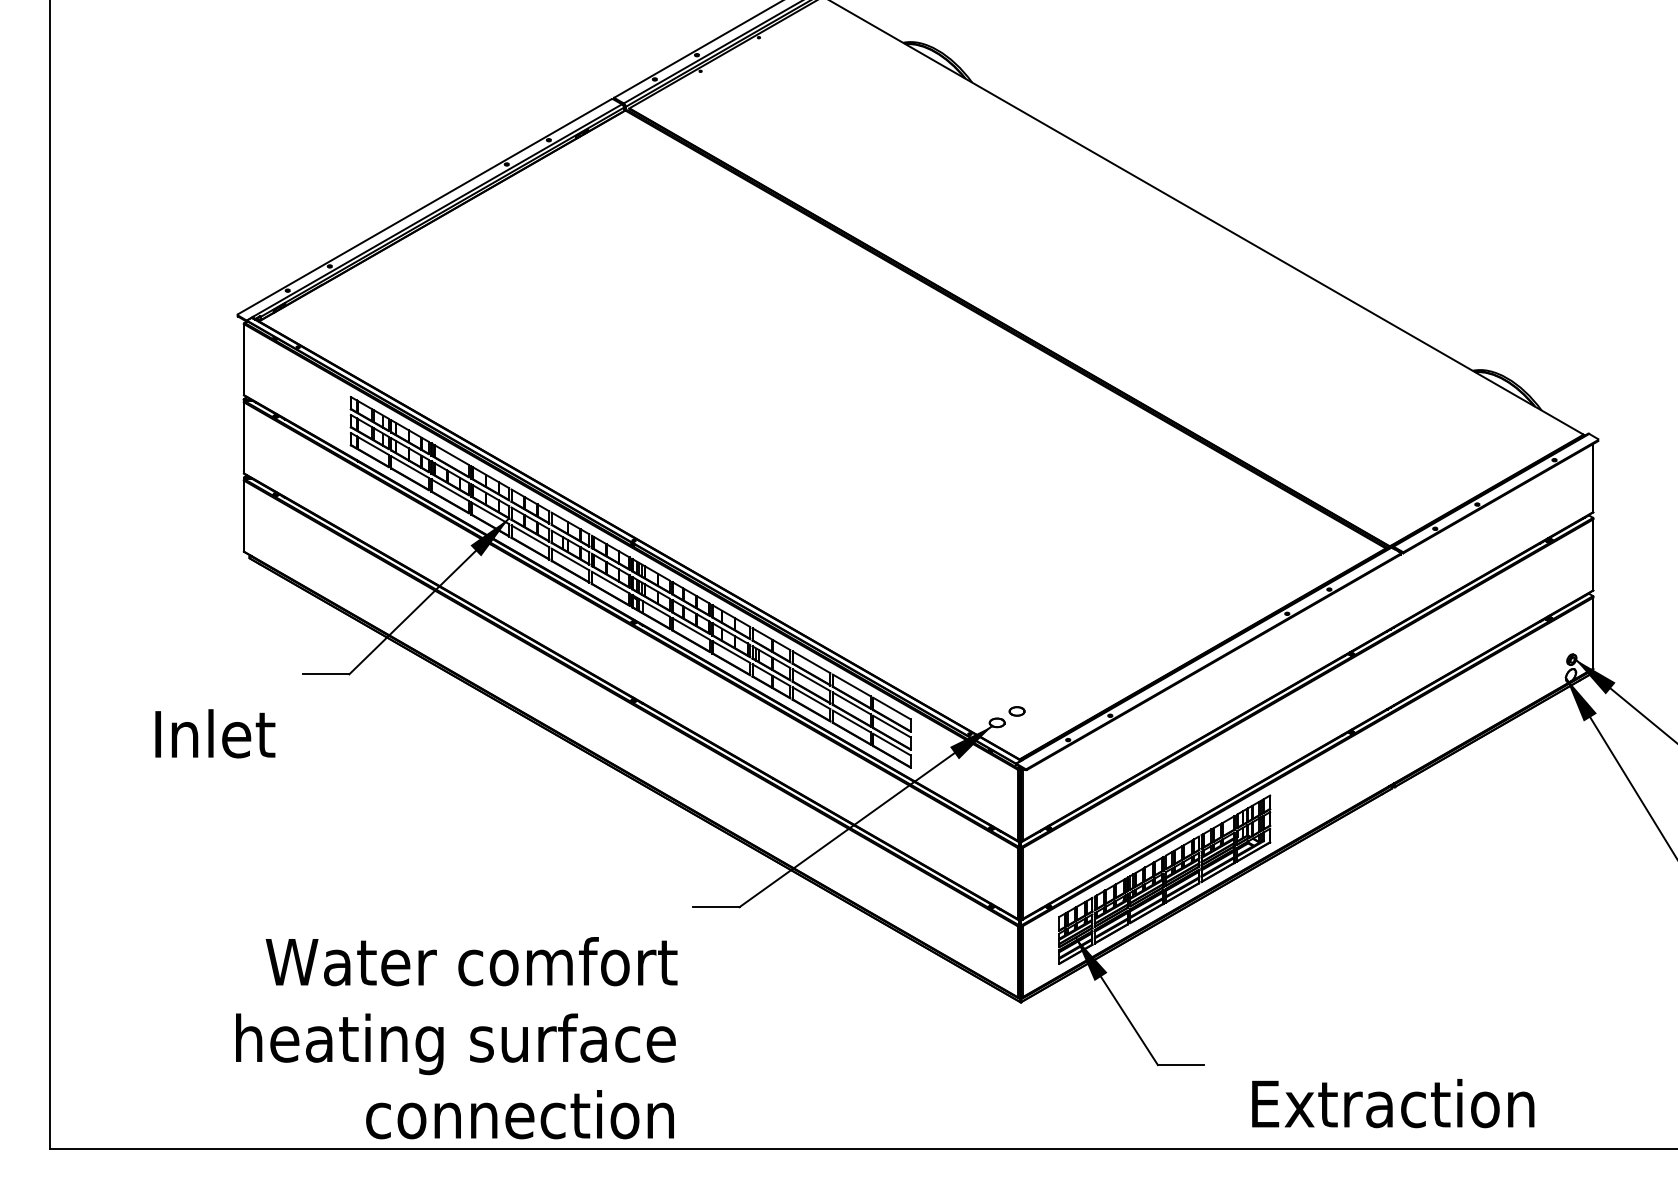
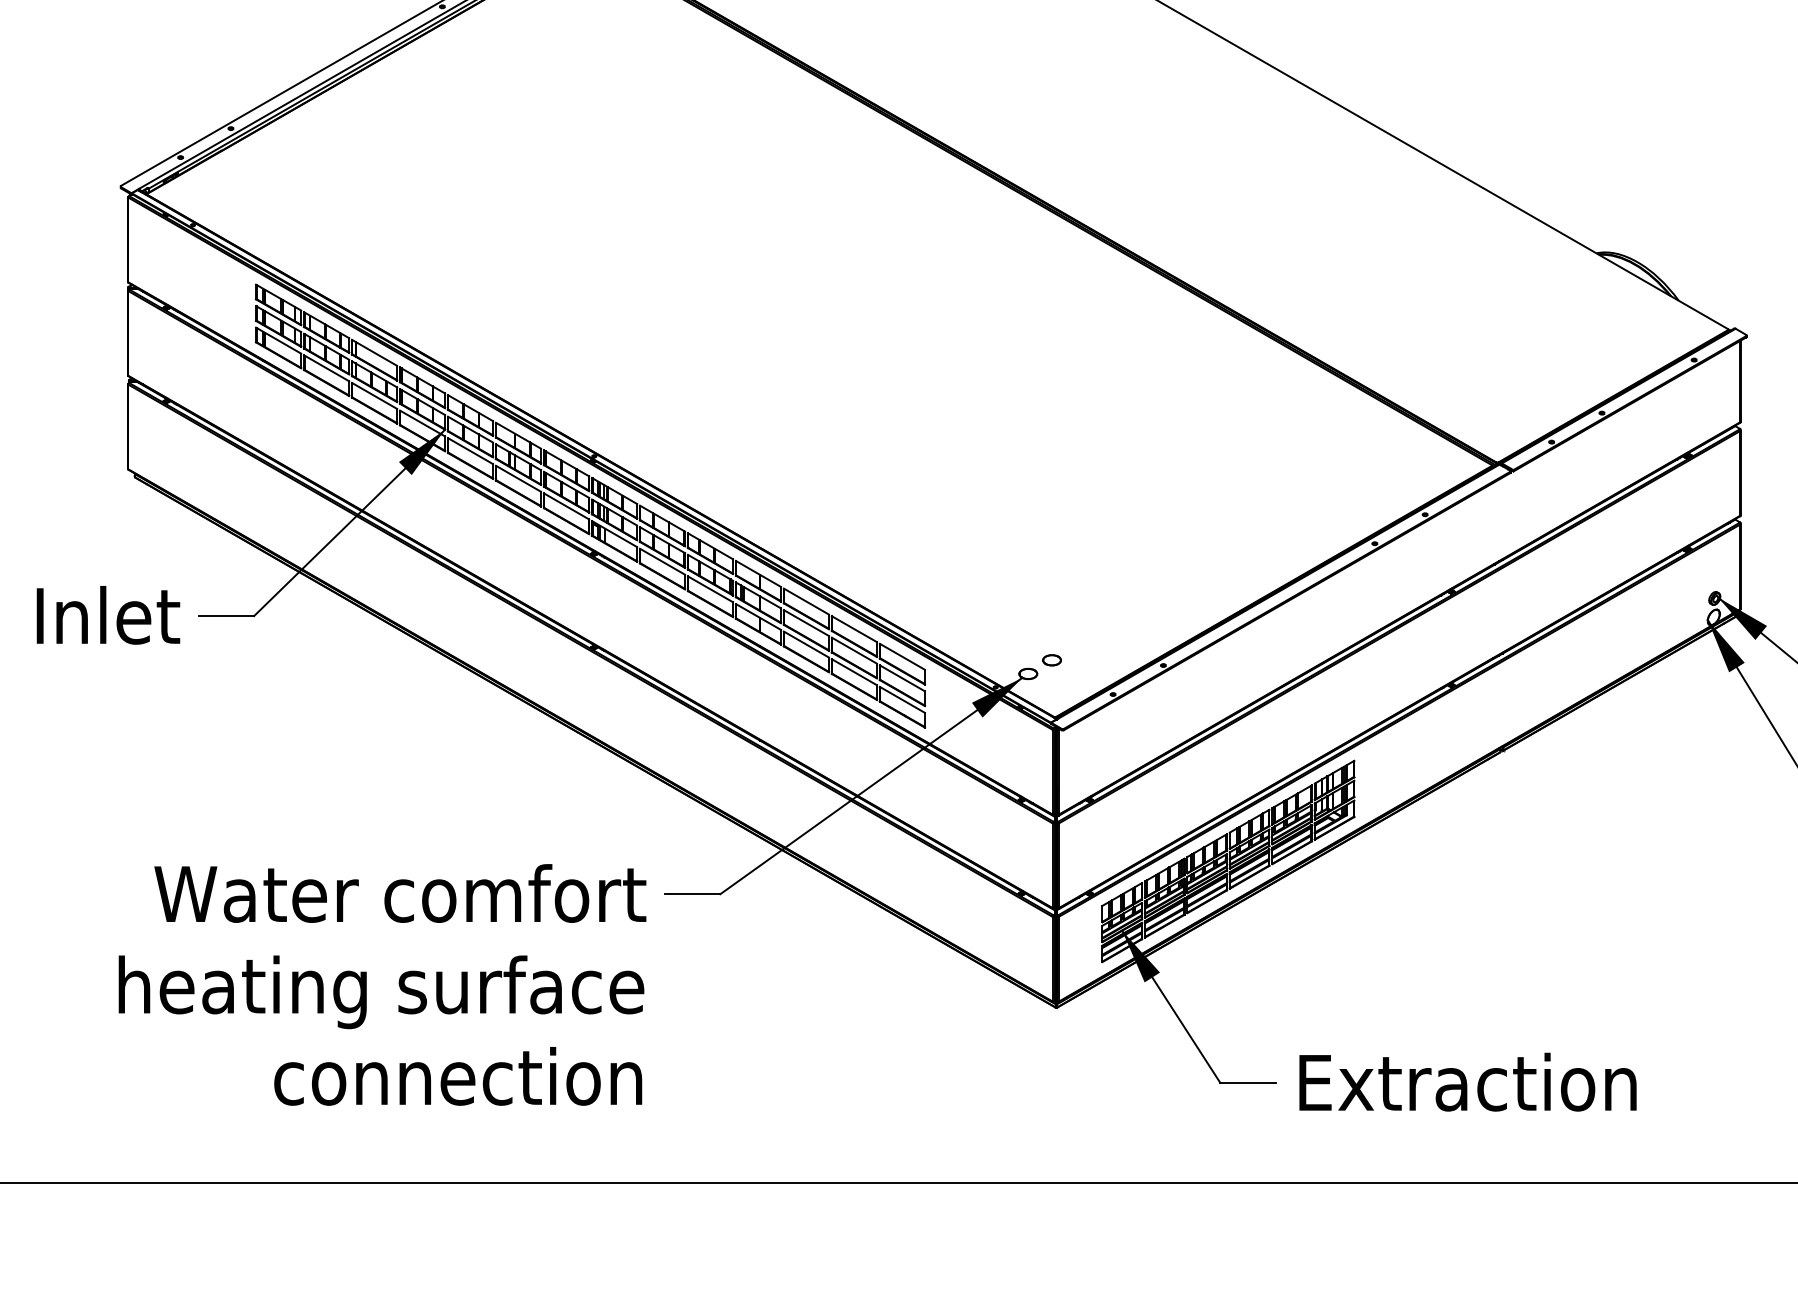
text: (215, 733) -> (108, 614), moved
text: (456, 1038) -> (382, 985), moved
text: (1393, 1103) -> (1468, 1082), moved

